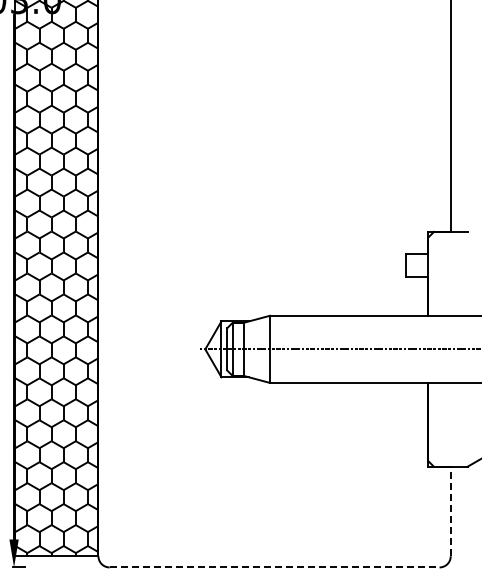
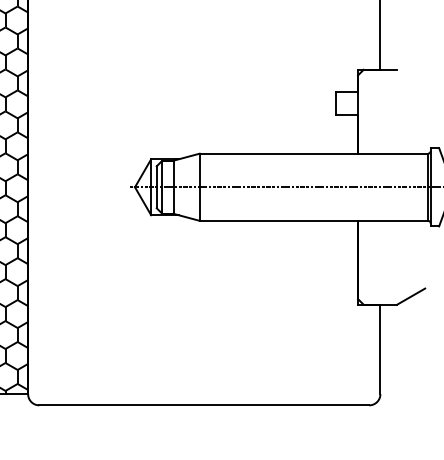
line: (450, 511) -> (380, 349), dashed -> solid
line: (274, 567) -> (204, 405), dashed -> solid

